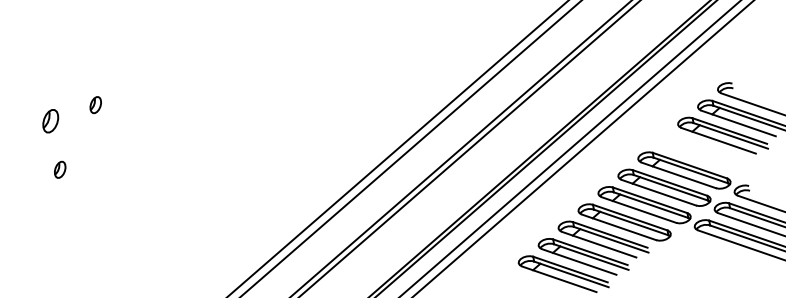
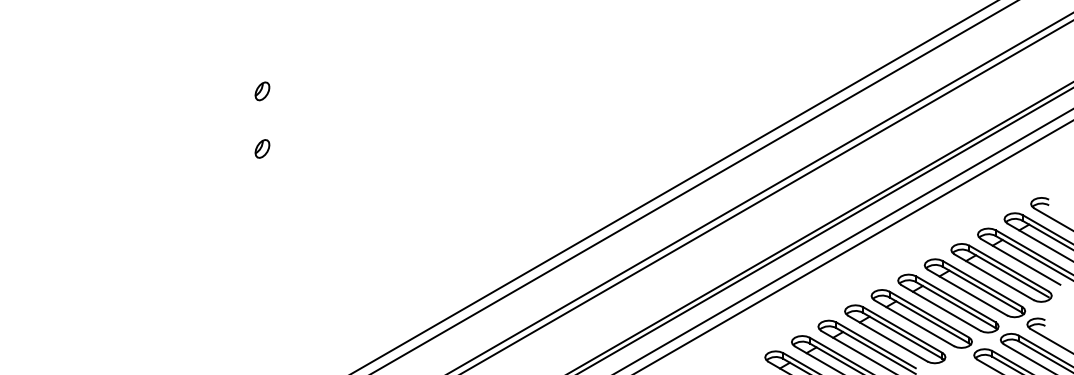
part: (95, 104) -> (317, 82), removed
part: (50, 121) -> (262, 91), size x0.71
part: (704, 152) -> (1001, 272), added

